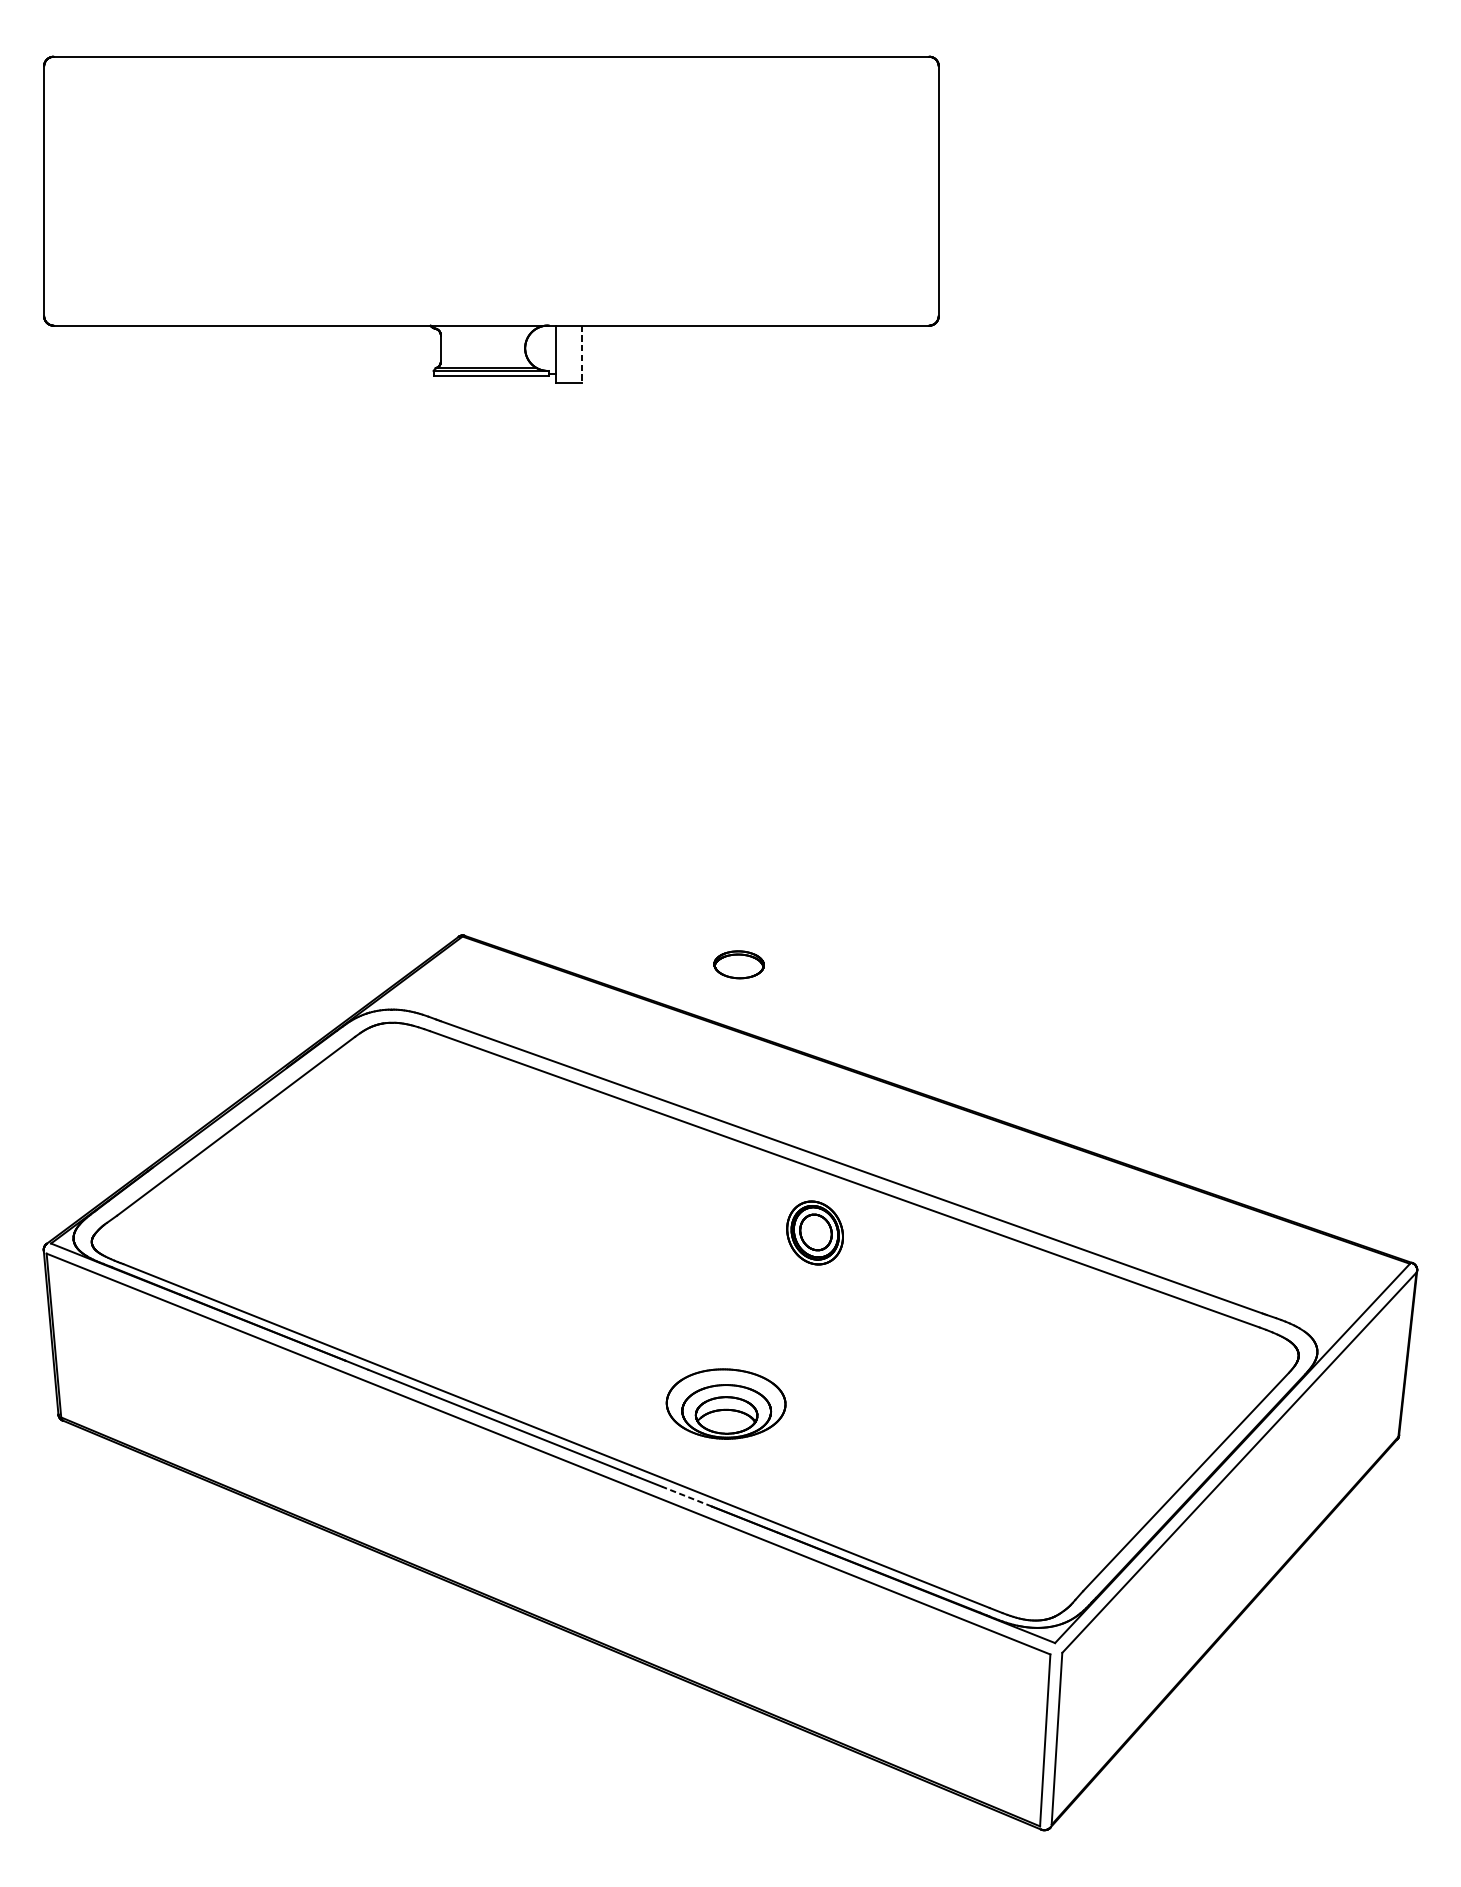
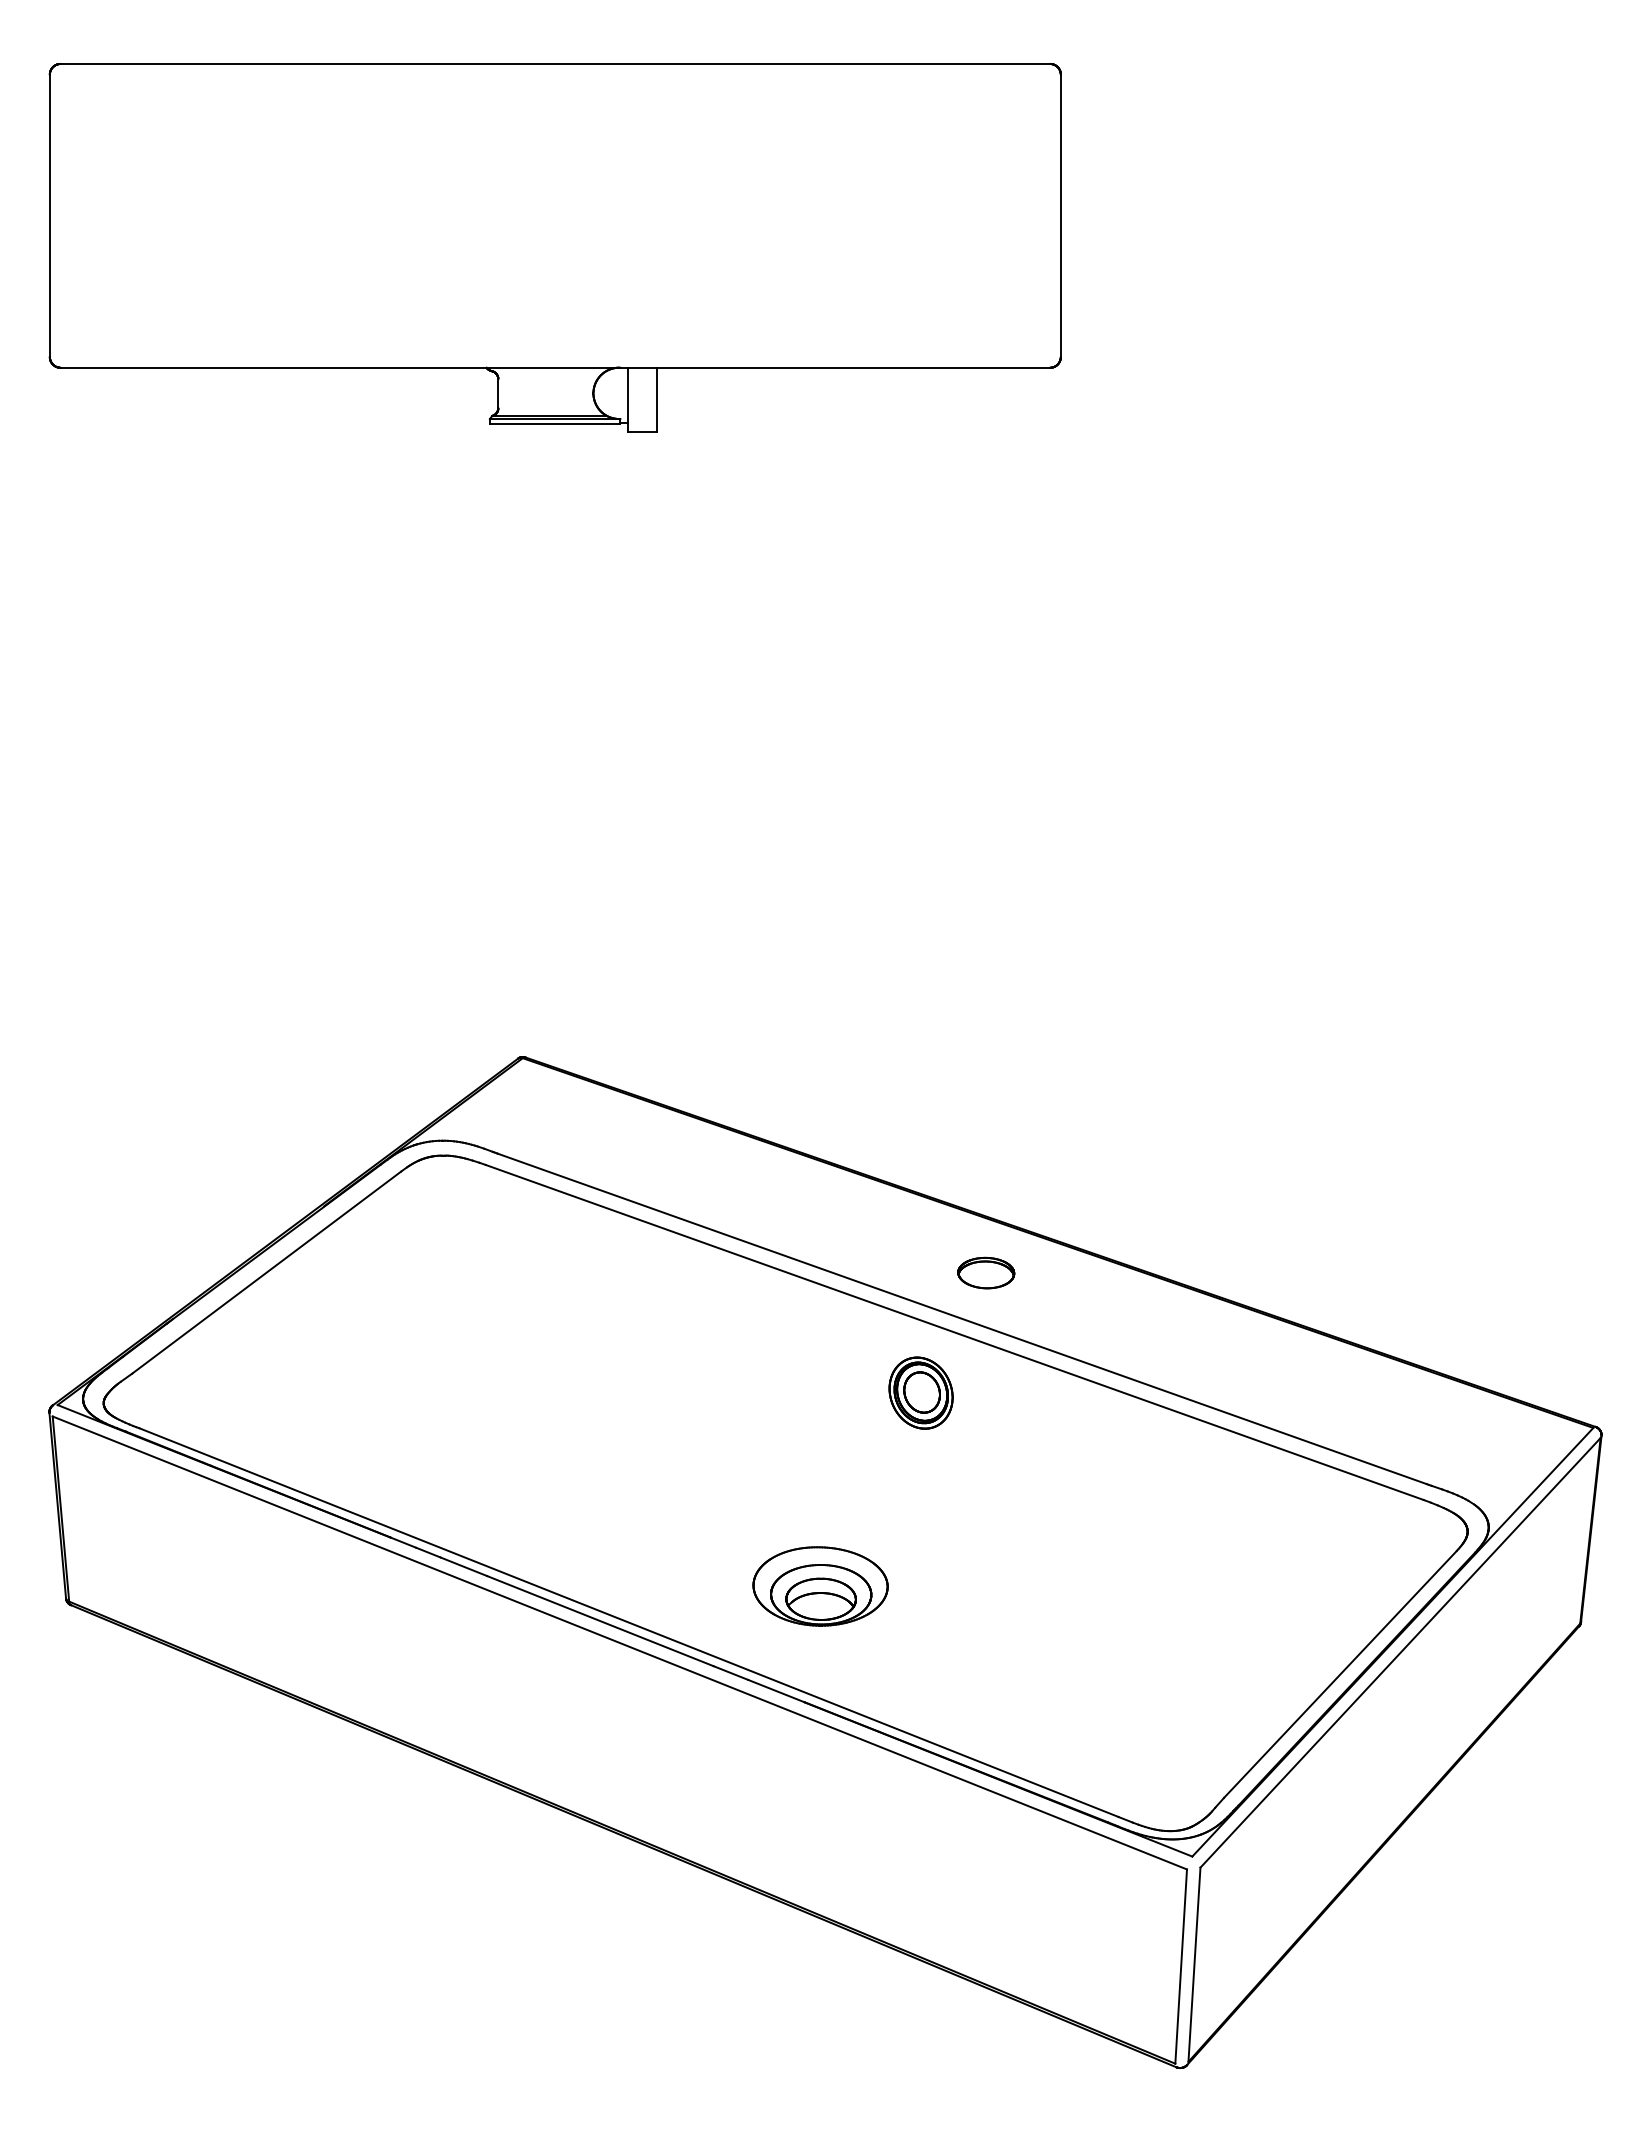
line: (581, 354) -> (657, 400), dashed -> solid
part: (739, 964) -> (986, 1272), moved
line: (687, 1496) -> (776, 1690), dashed -> solid

